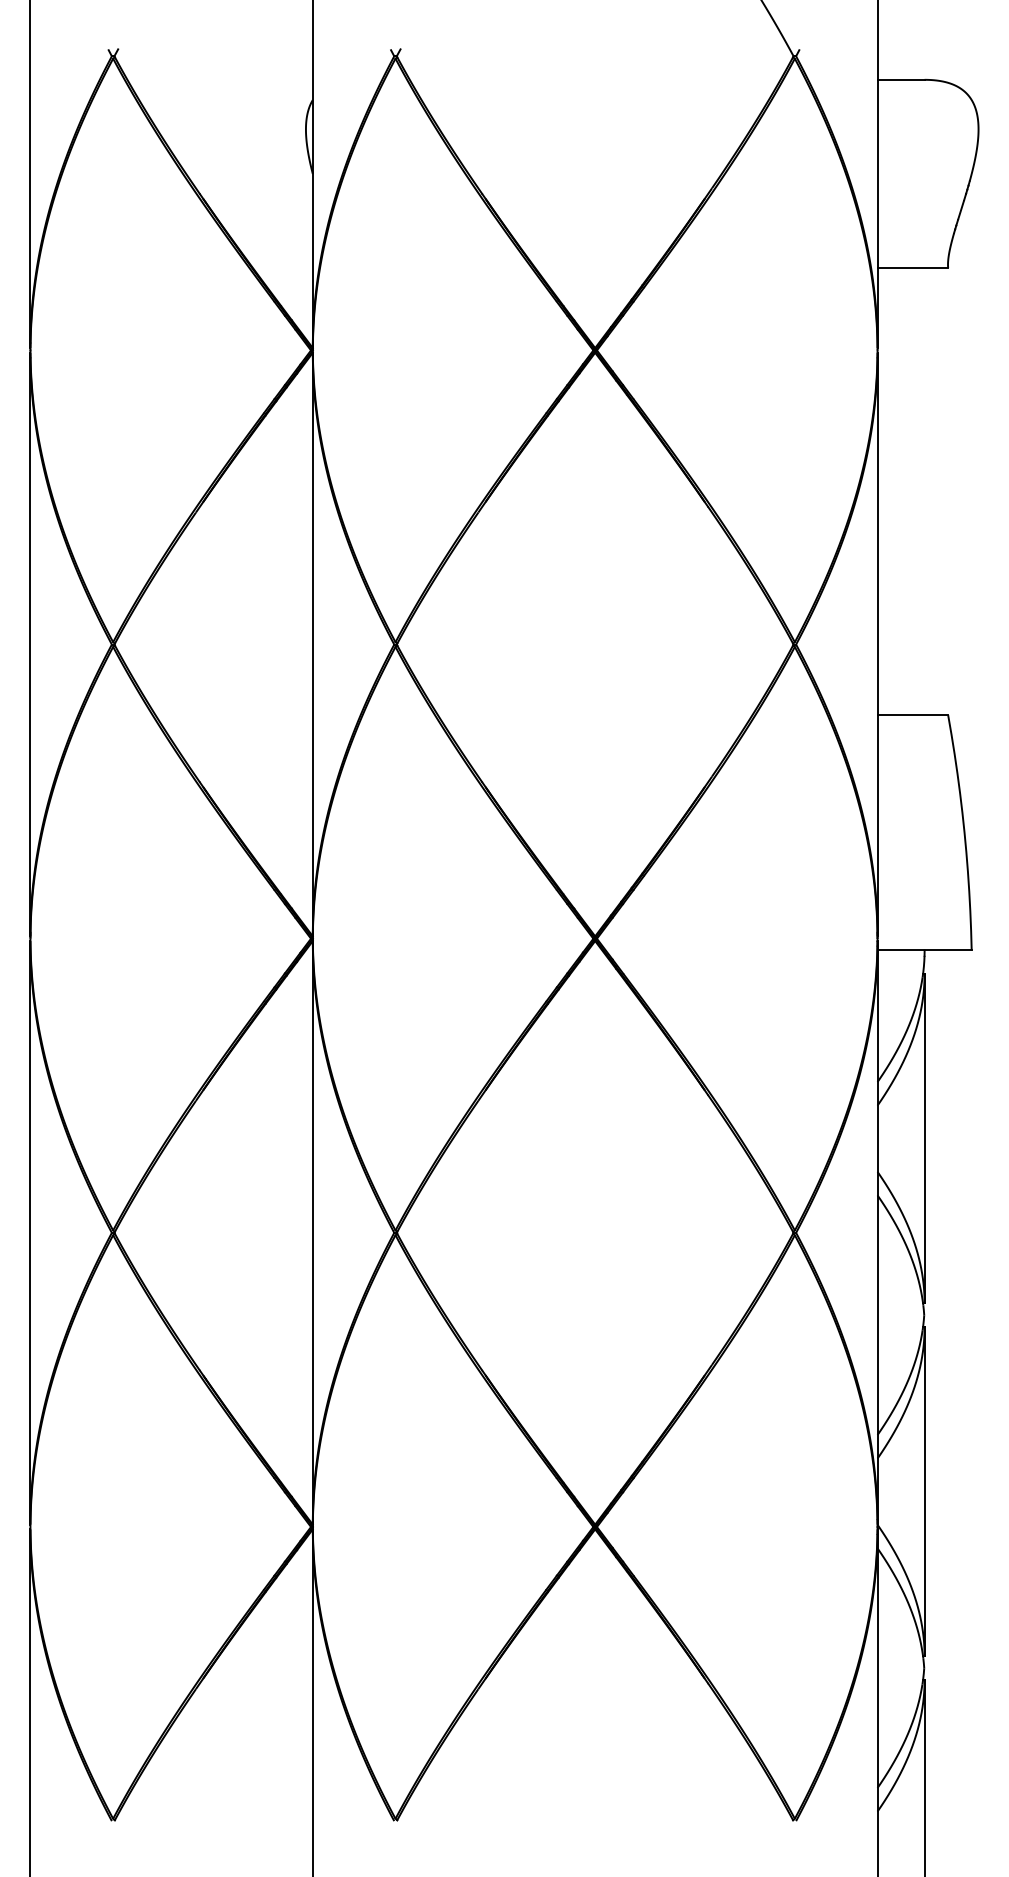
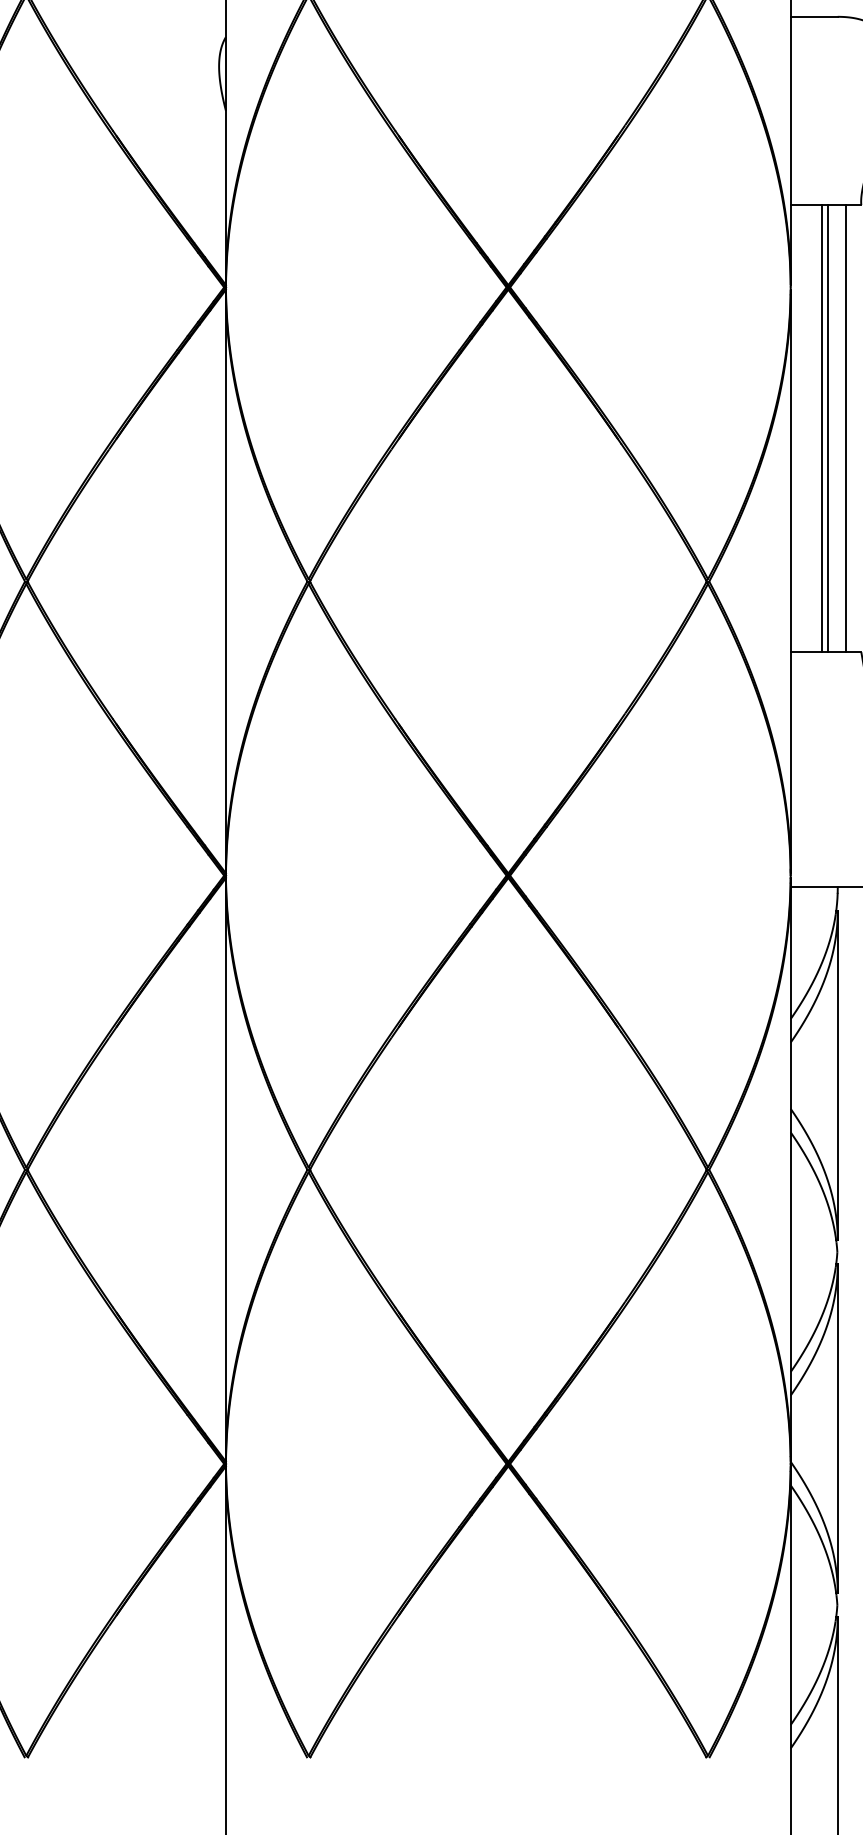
line: (908, 491) -> (821, 428), added
line: (914, 491) -> (827, 428), added
line: (933, 491) -> (846, 428), added

